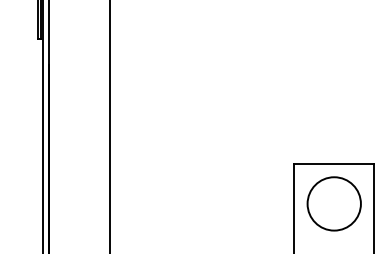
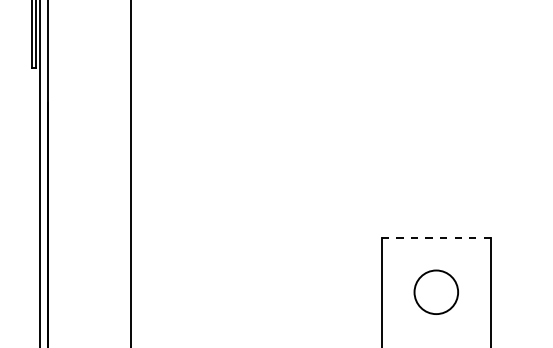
line: (334, 163) -> (436, 237), solid -> dashed
circle: (333, 203) -> (435, 291), size x0.6

